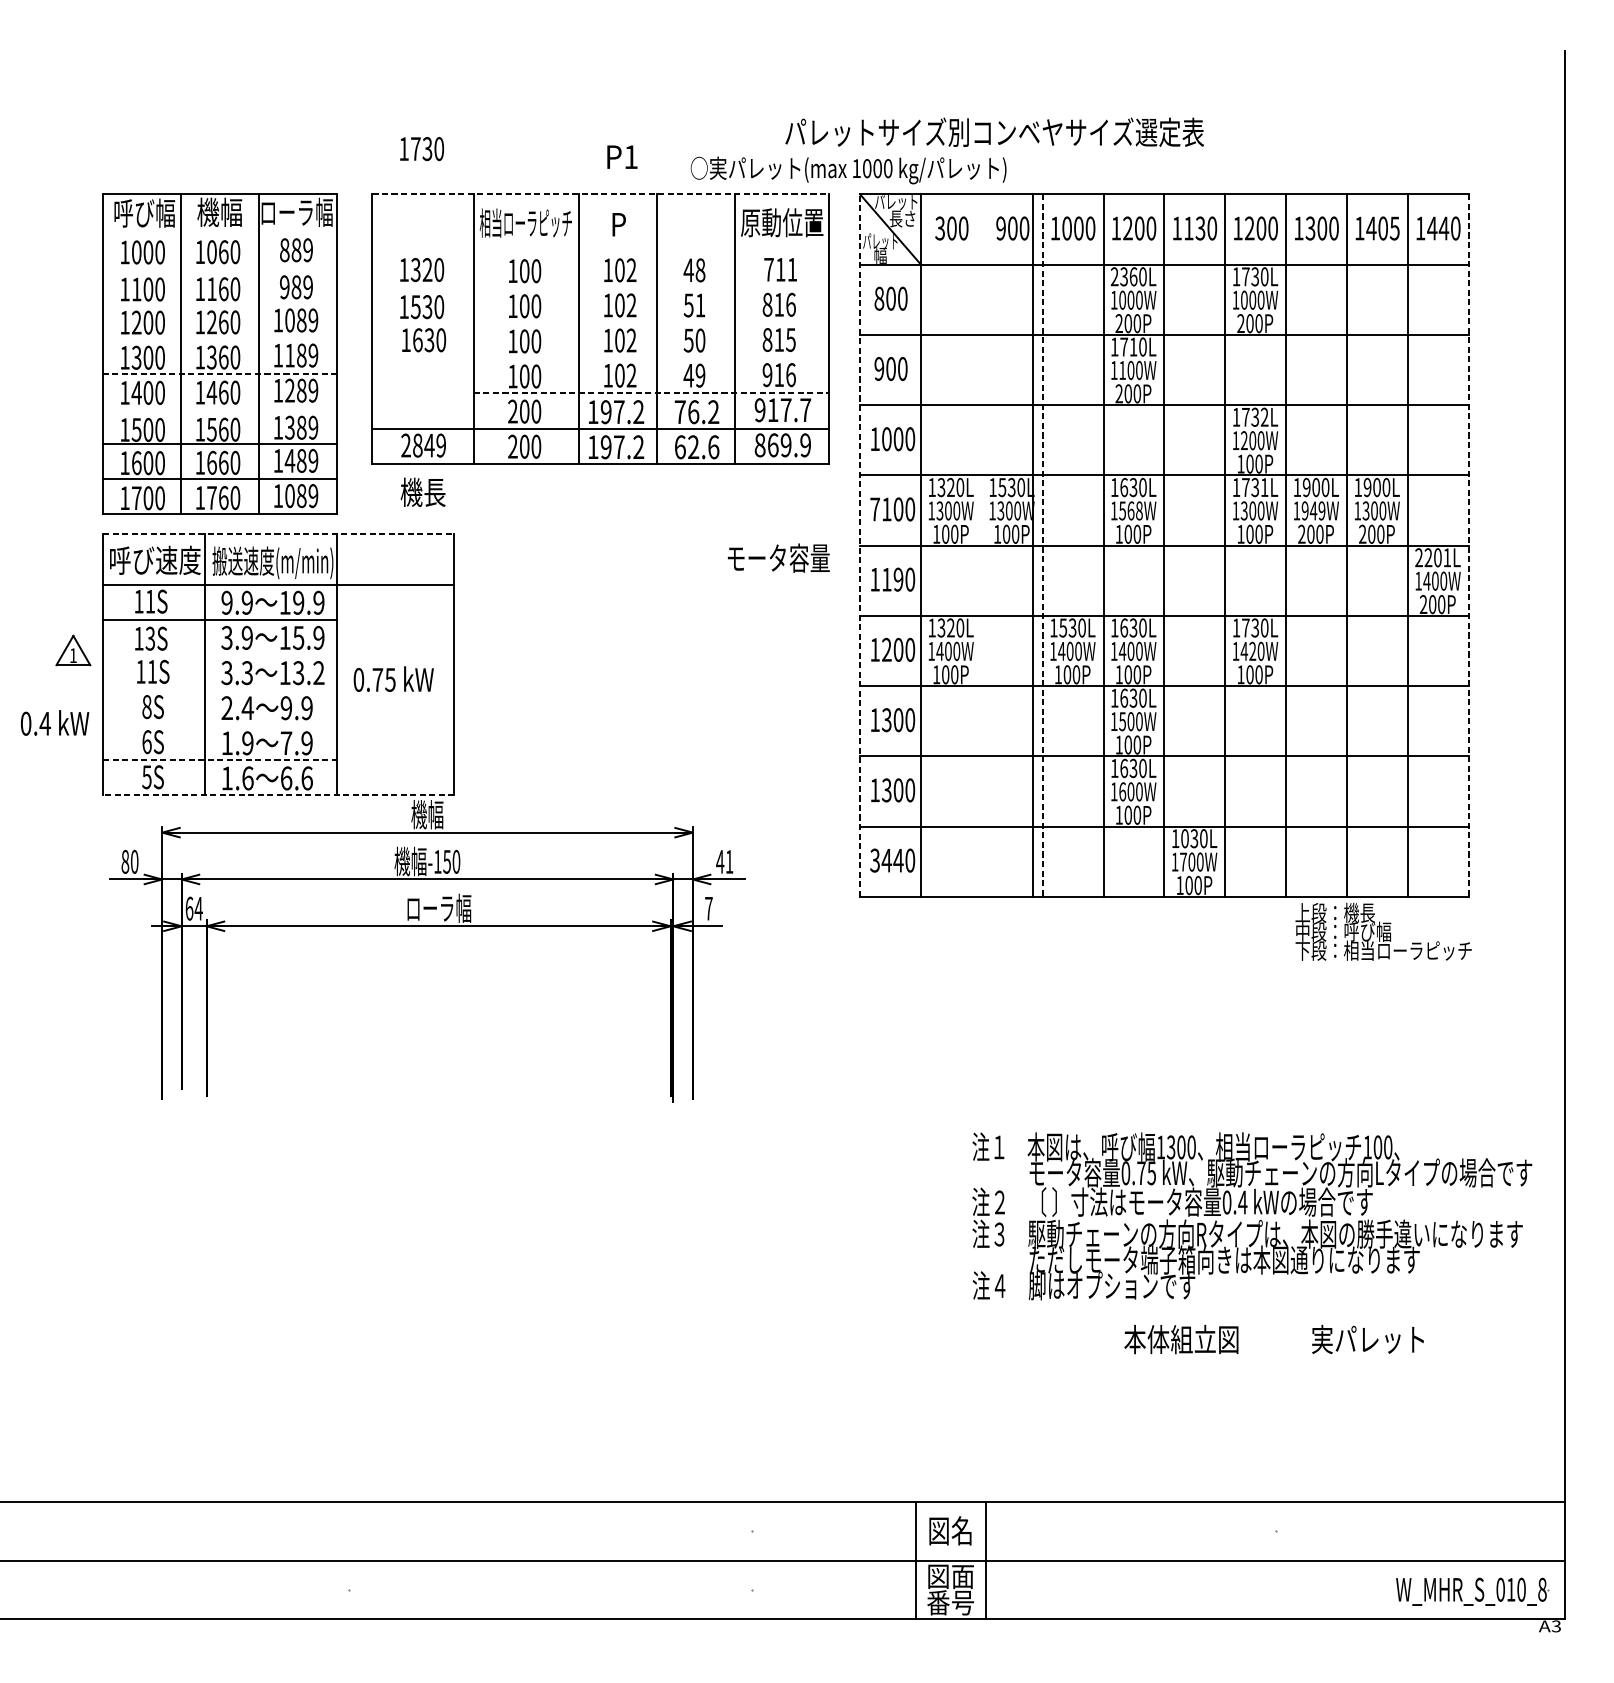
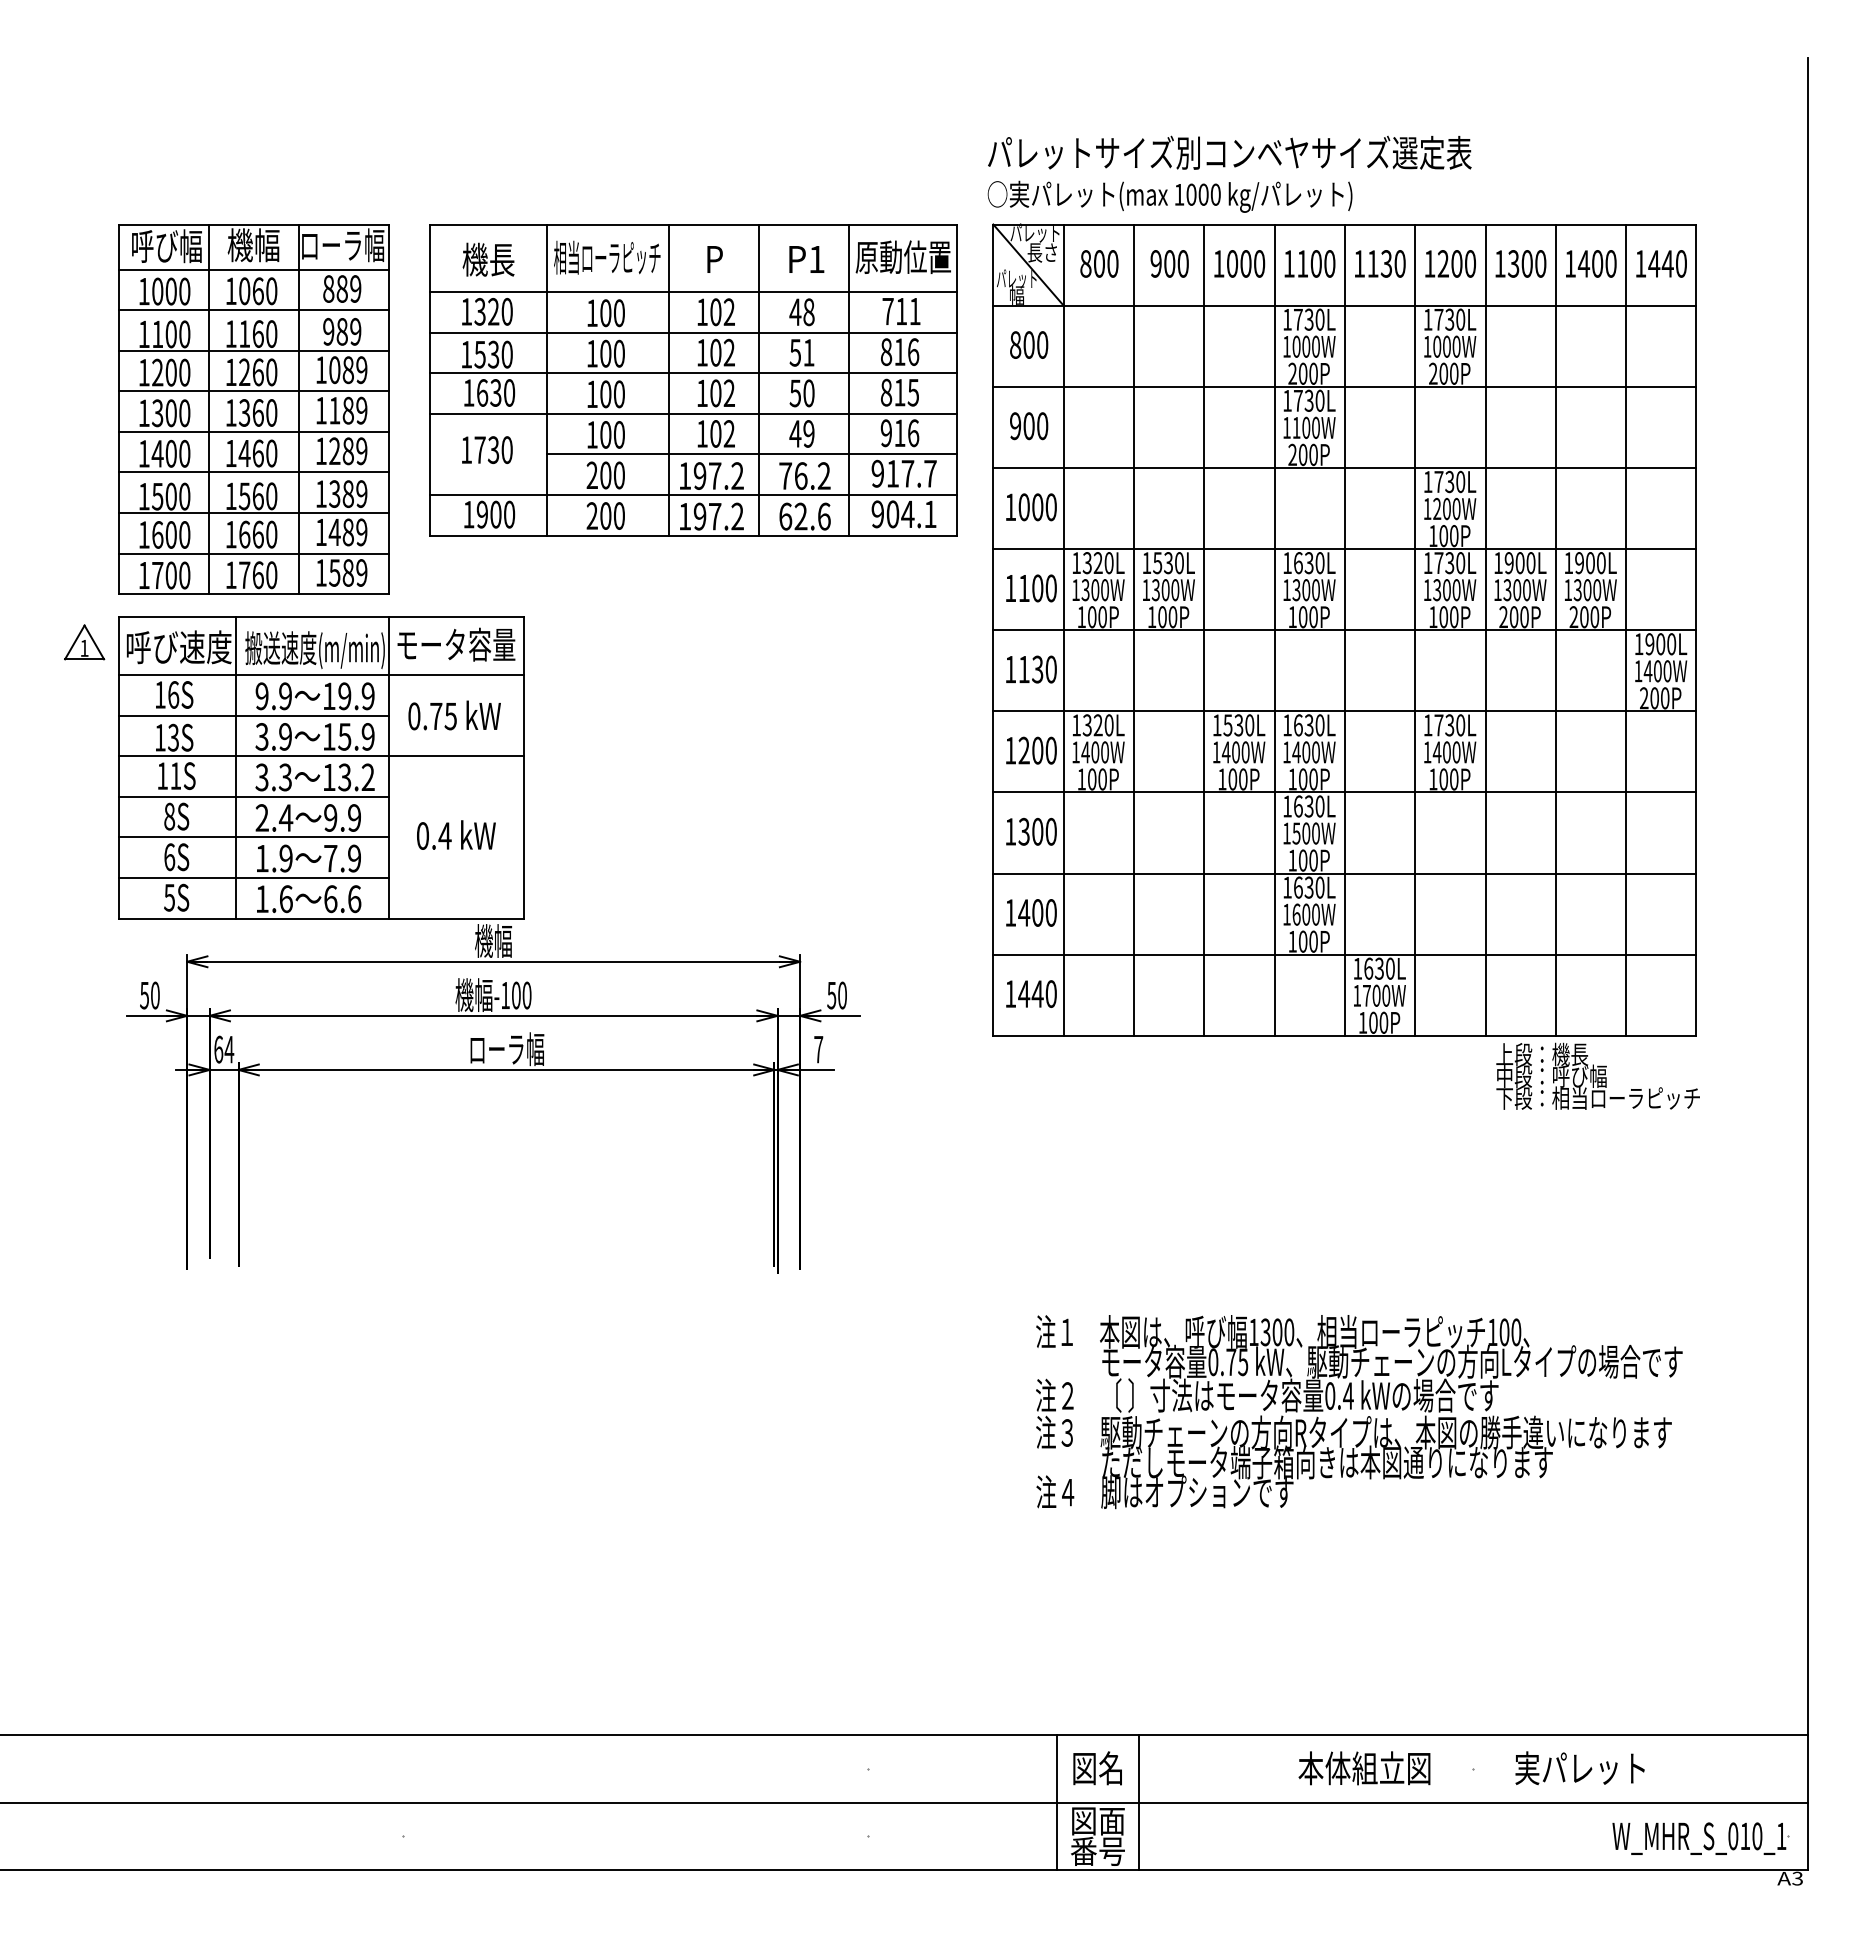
text: (994, 132) -> (1229, 152), moved
text: (422, 148) -> (487, 449), moved
text: (622, 157) -> (806, 259), moved
text: (848, 170) -> (1169, 196), moved
line: (600, 194) -> (693, 224), dashed -> solid
text: (939, 228) -> (1085, 263), 300 -> 800
text: (1127, 228) -> (1302, 263), 1200 -> 1100
text: (1394, 228) -> (1610, 263), 1405 -> 1400
line: (219, 233) -> (253, 269), added
line: (600, 253) -> (693, 292), added
line: (219, 268) -> (253, 310), added
text: (1124, 276) -> (1298, 319), 2360L -> 1730L
line: (600, 287) -> (693, 332), added
line: (219, 303) -> (253, 350), added
line: (600, 323) -> (693, 373), added
line: (219, 338) -> (253, 391), added
text: (1132, 346) -> (1308, 400), 1710L -> 1730L
line: (600, 358) -> (693, 413), added
line: (219, 373) -> (253, 431), dashed -> solid
line: (651, 393) -> (752, 454), dashed -> solid
line: (219, 409) -> (253, 472), added
text: (1264, 417) -> (1460, 482), 1732L -> 1730L
text: (423, 445) -> (489, 514), 2849 -> 1900
text: (782, 445) -> (903, 514), 869.9 -> 904.1
text: (1264, 487) -> (1460, 563), 1731L -> 1730L
text: (423, 492) -> (488, 259), moved
text: (289, 495) -> (334, 572), 1089 -> 1589
text: (874, 509) -> (1010, 588), 7100 -> 1100
text: (1131, 511) -> (1306, 590), 1568W -> 1300W
text: (1313, 511) -> (1516, 590), 1949W -> 1300W
line: (278, 533) -> (321, 616), dashed -> solid
line: (1032, 544) -> (1133, 629), moved
line: (860, 545) -> (993, 630), dashed -> solid
line: (1042, 545) -> (1204, 630), dashed -> solid
line: (1468, 545) -> (1696, 630), dashed -> solid
text: (778, 557) -> (456, 644), moved
text: (1433, 557) -> (1655, 644), 2201L -> 1900L
text: (898, 579) -> (1037, 669), 1190 -> 1130
text: (150, 601) -> (173, 694), 11S -> 16S
part: (73, 650) -> (84, 642), moved
text: (1252, 651) -> (1446, 752), 1420W -> 1400W
line: (278, 654) -> (321, 756), added
text: (393, 679) -> (454, 715), moved
line: (219, 689) -> (253, 796), added
text: (55, 722) -> (456, 834), moved
line: (219, 725) -> (253, 837), added
line: (220, 760) -> (254, 878), dashed -> solid
text: (887, 789) -> (1024, 912), 1300 -> 1400
line: (278, 795) -> (321, 918), dashed -> solid
text: (1184, 838) -> (1368, 968), 1030L -> 1630L
text: (874, 860) -> (1010, 993), 3440 -> 1440
text: (125, 861) -> (144, 995), 80 -> 50
text: (446, 861) -> (515, 995), -150 -> -100
text: (724, 861) -> (836, 995), 41 -> 50
text: (1252, 1216) -> (1359, 1412), moved
text: (1274, 1339) -> (1471, 1768), moved
text: (1542, 1589) -> (1781, 1836), W_MHR_S_010_8 -> W_MHR_S_010_1

